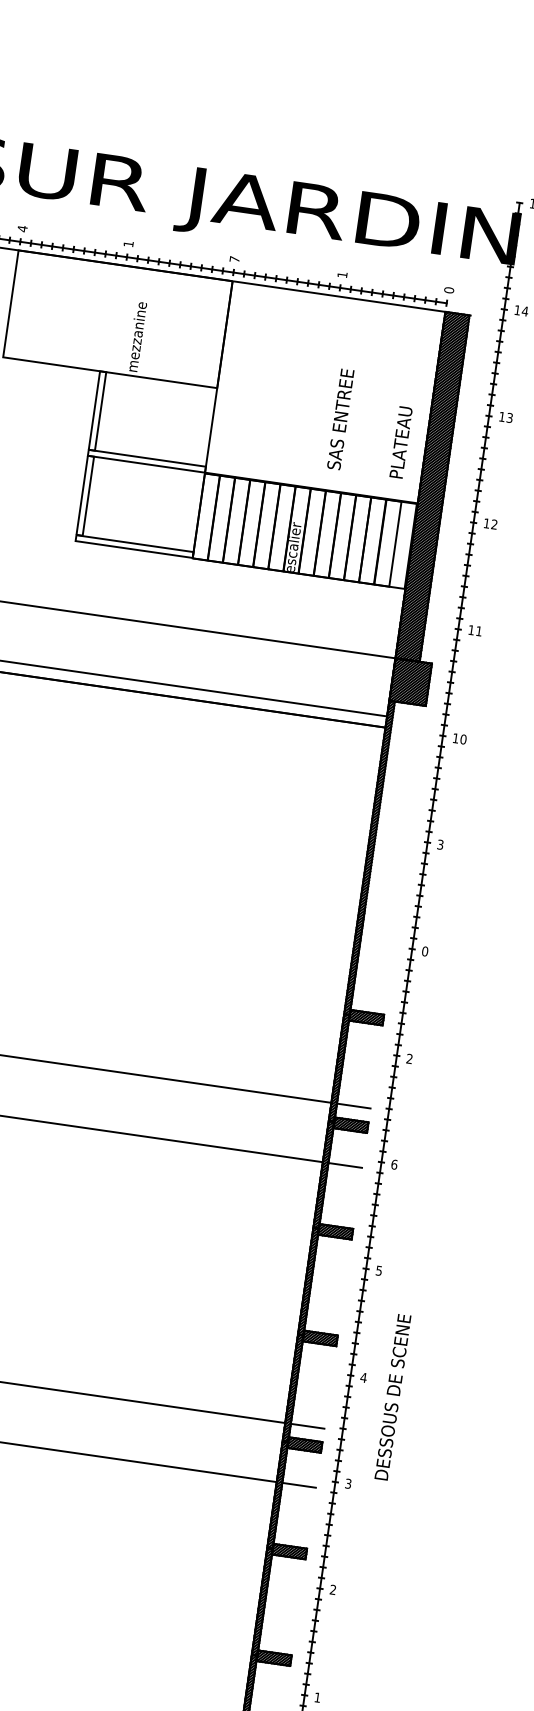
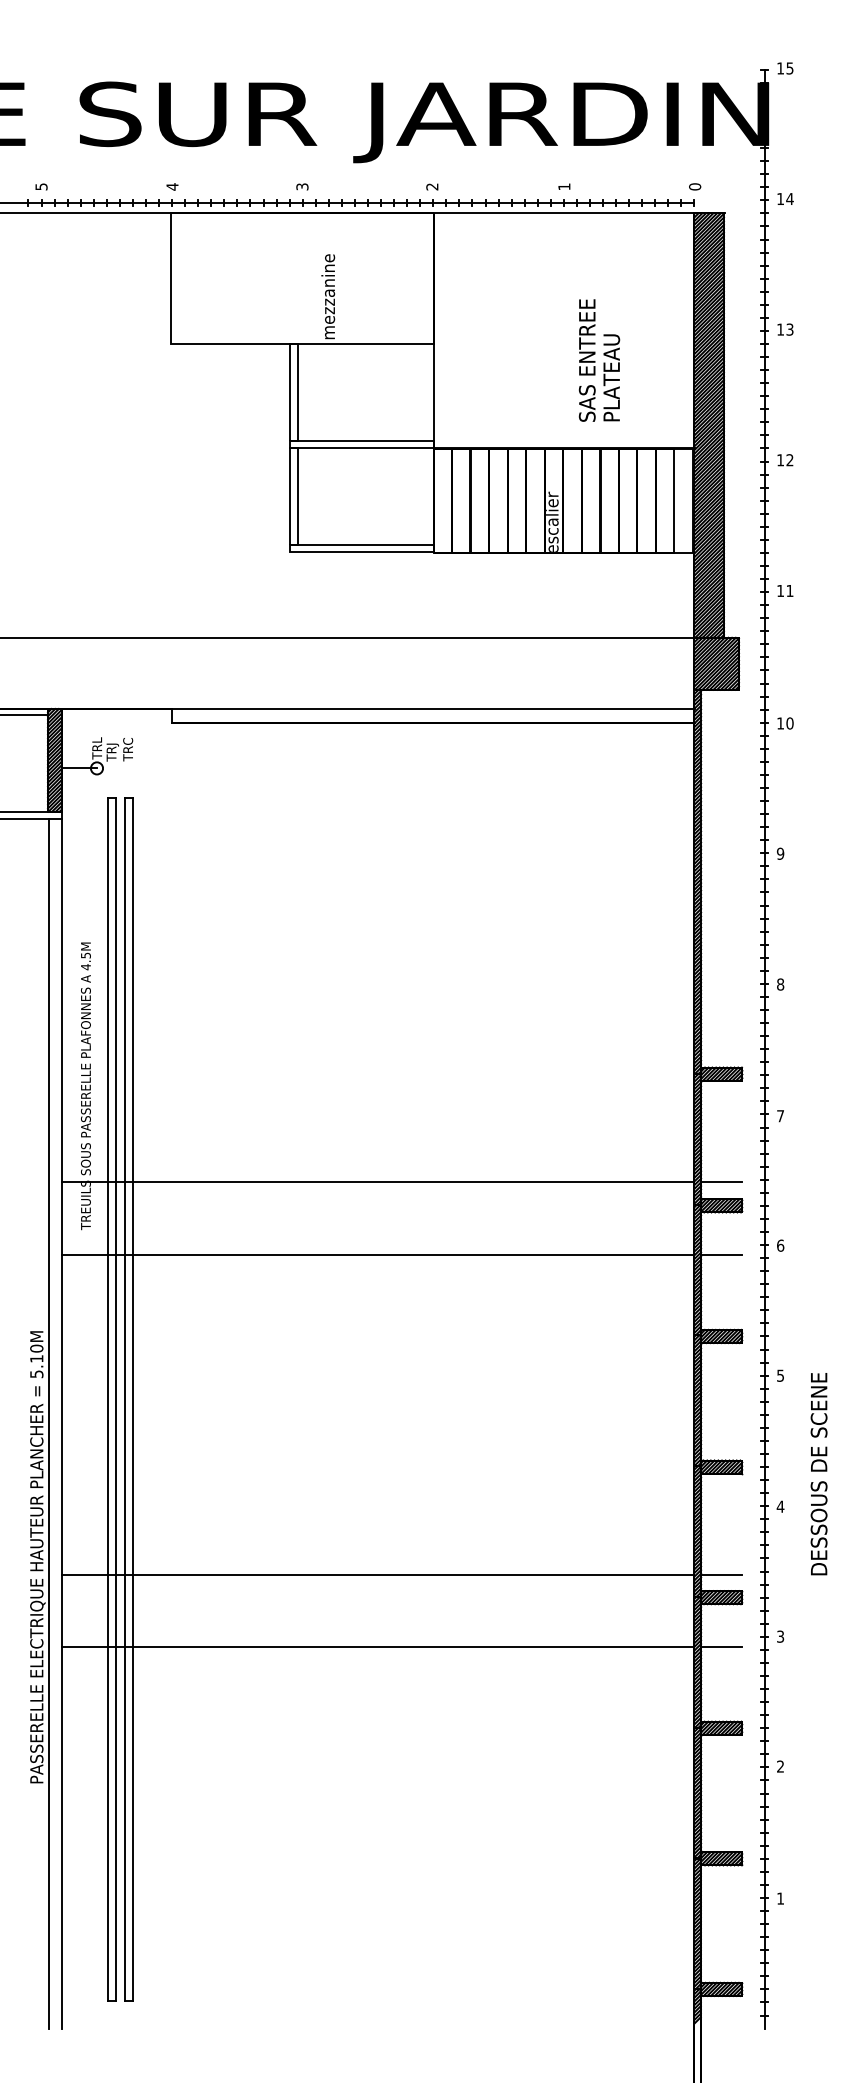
text: (128, 243) -> (302, 186), 1 -> 3
text: (234, 259) -> (432, 186), 7 -> 2
text: (400, 442) -> (611, 377), moved
text: (440, 844) -> (780, 853), 3 -> 9
text: (425, 951) -> (780, 984), 0 -> 8
text: (409, 1059) -> (780, 1116), 2 -> 7
text: (392, 1397) -> (818, 1474), moved

